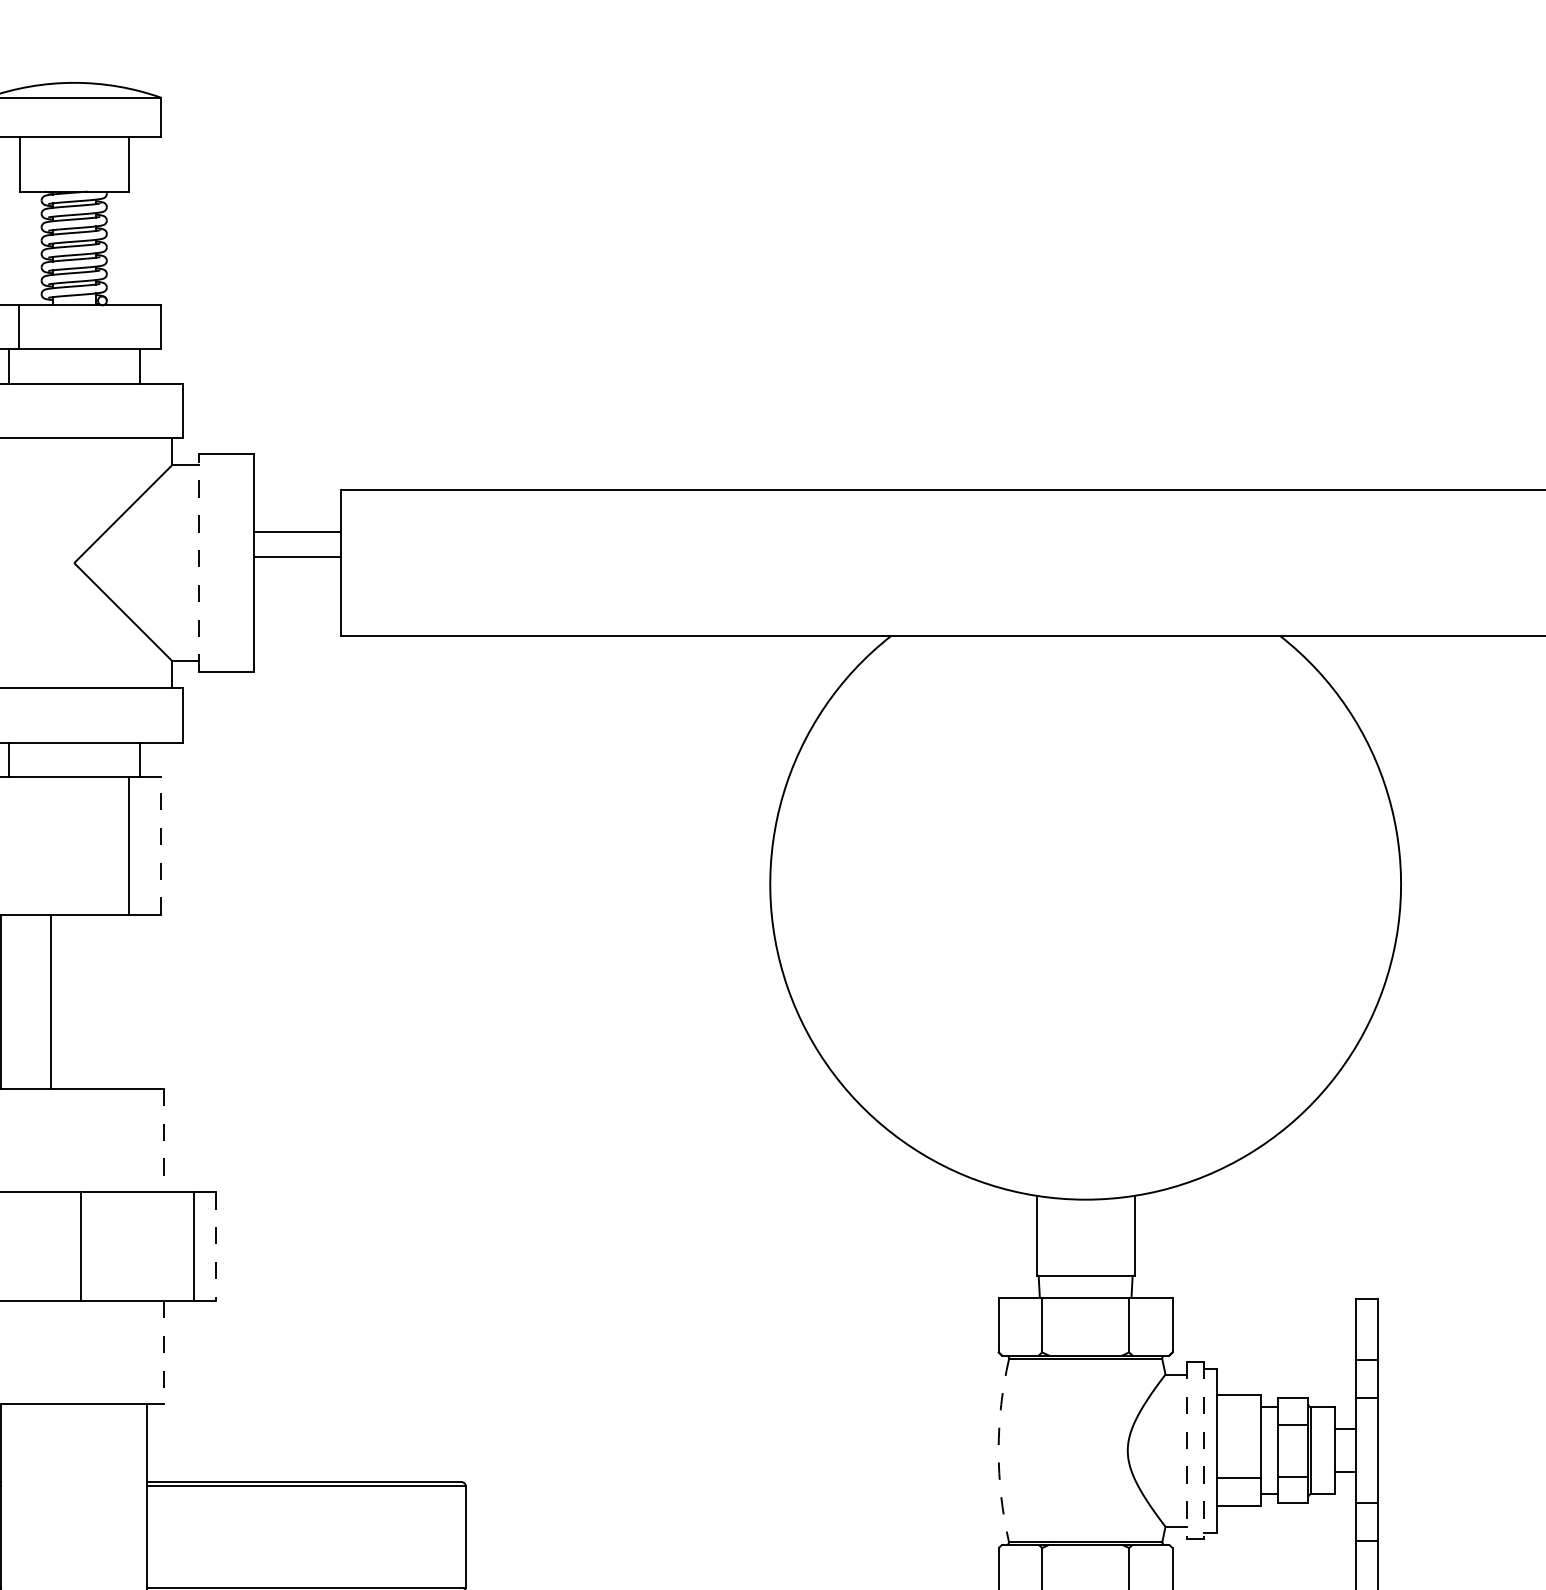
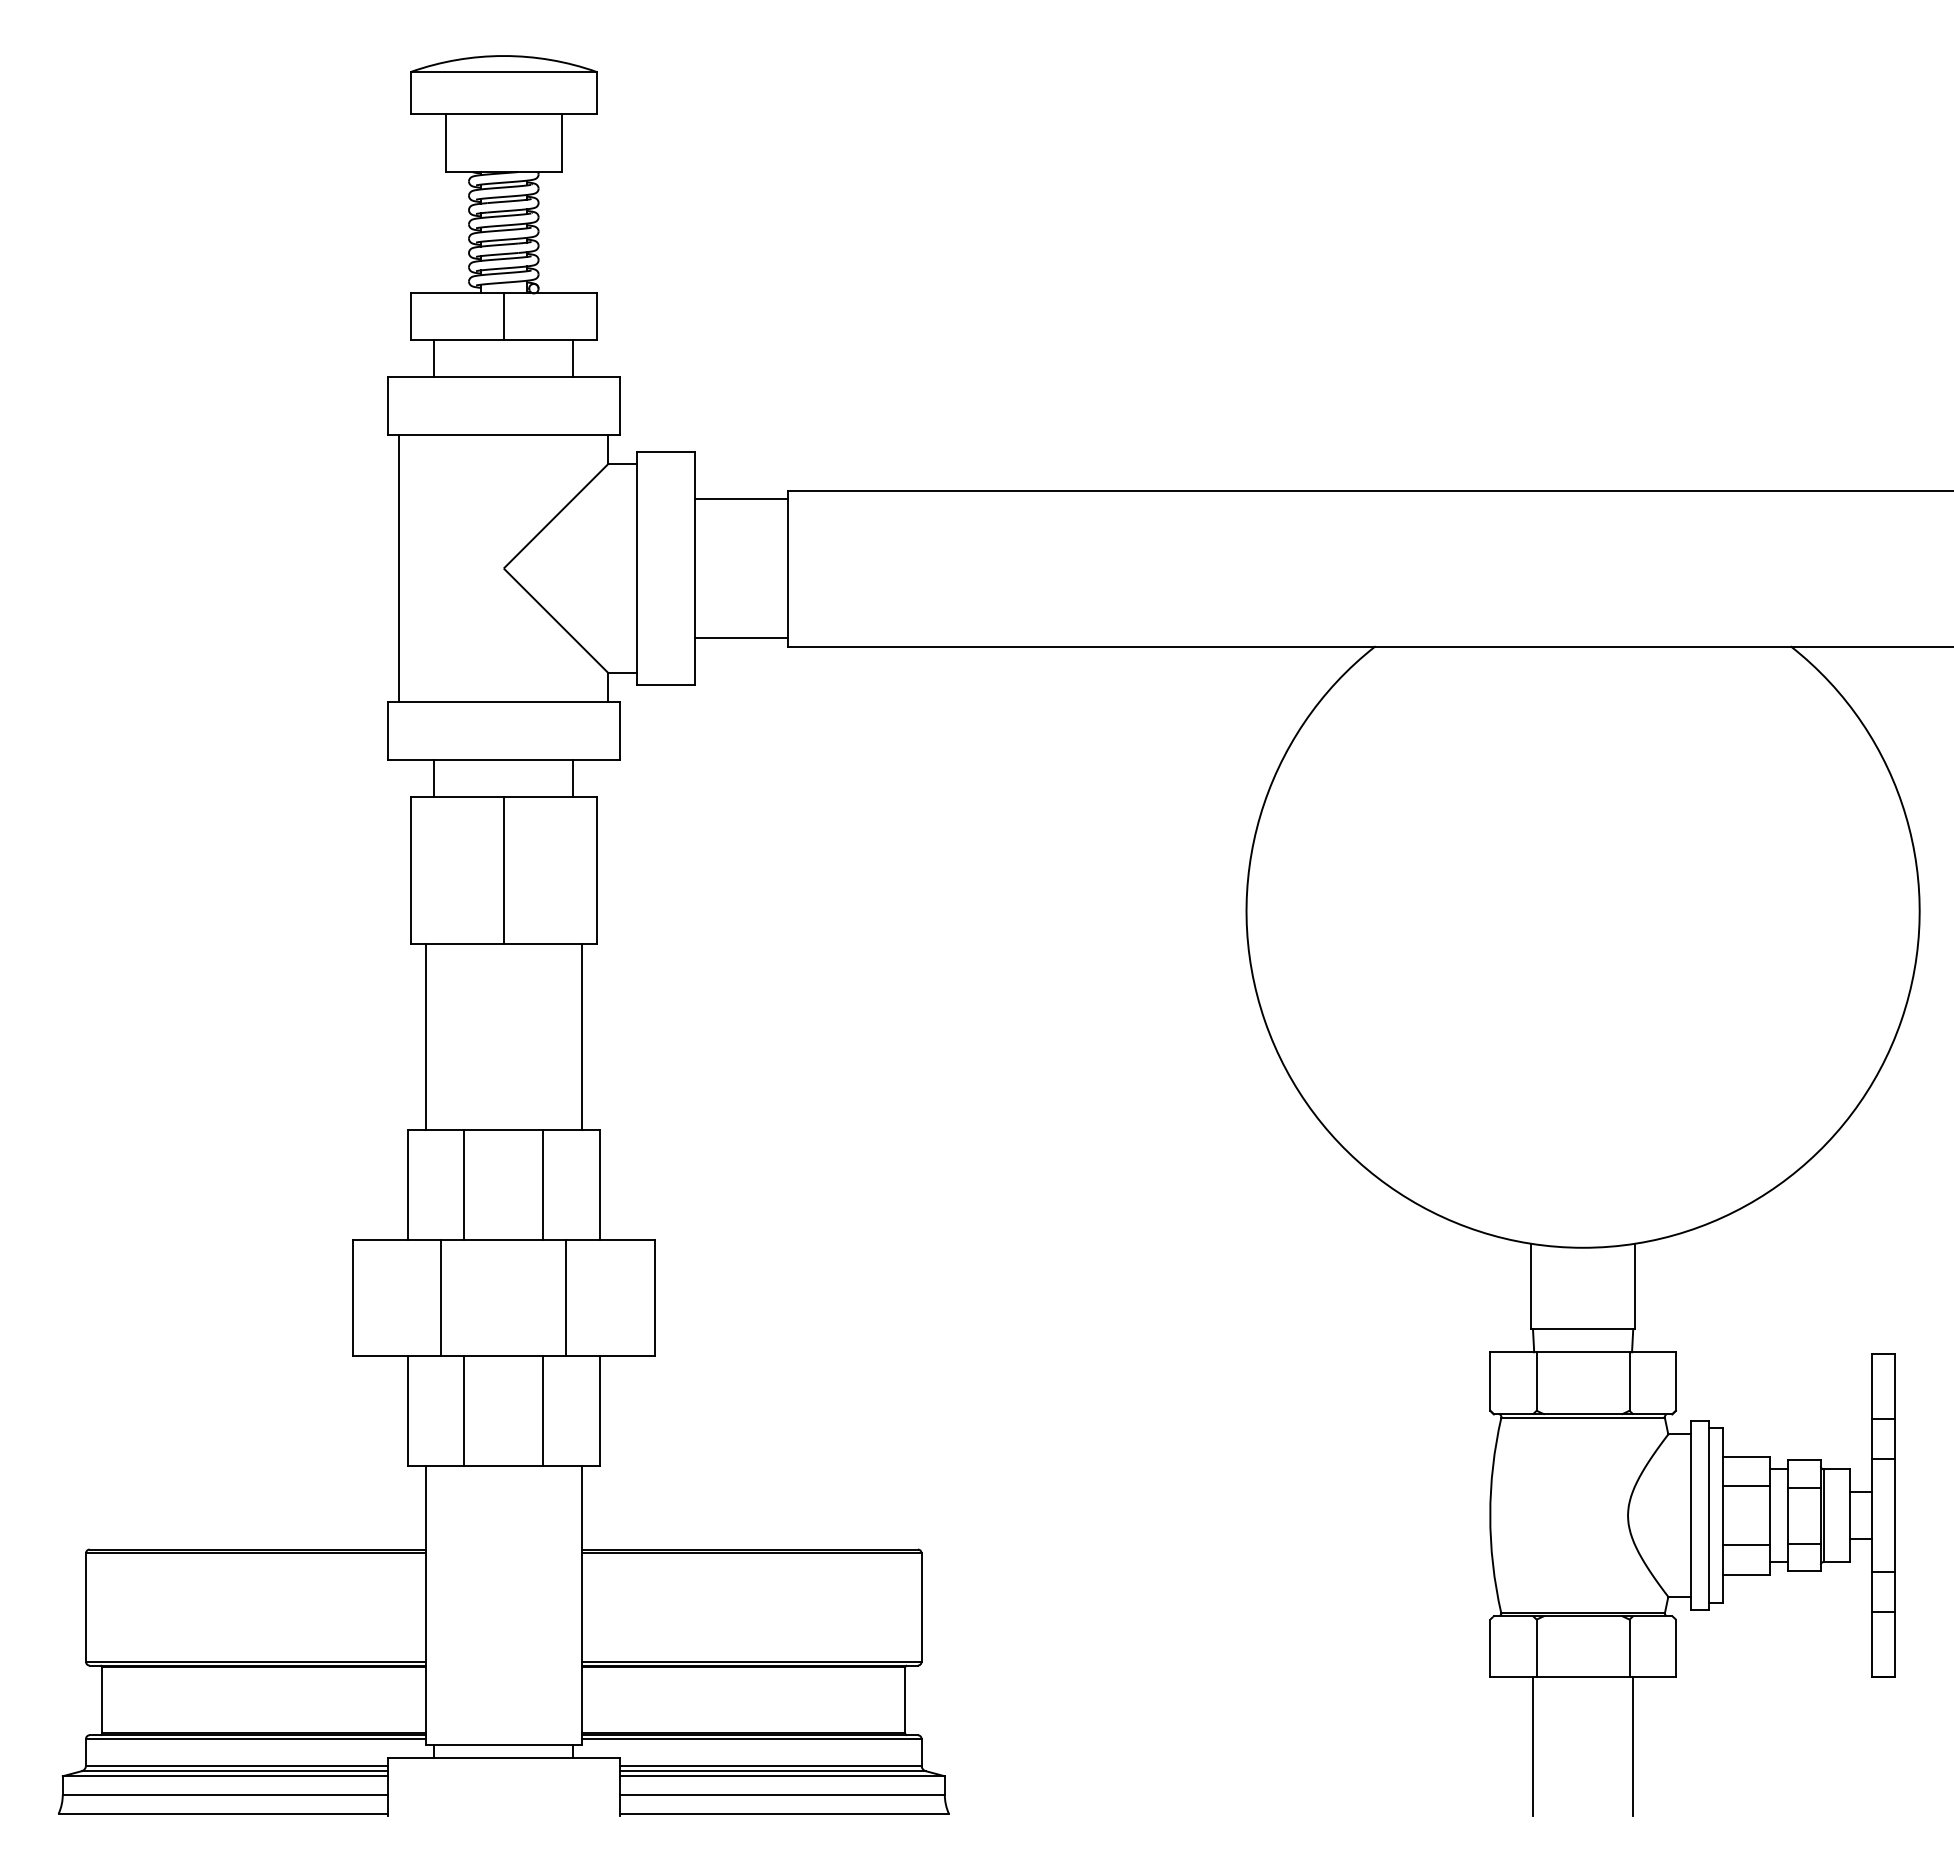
line: (18, 326) -> (503, 316), moved
line: (296, 532) -> (741, 638), moved
line: (296, 556) -> (741, 498), moved
line: (199, 563) -> (637, 568), dashed -> solid
line: (161, 845) -> (596, 869), dashed -> solid
line: (128, 846) -> (503, 870), moved
line: (50, 1001) -> (581, 1036), moved
line: (37, 1140) -> (464, 1184), added
line: (111, 1140) -> (543, 1184), added
line: (163, 1141) -> (599, 1185), dashed -> solid
line: (81, 1246) -> (441, 1297), moved
line: (193, 1246) -> (566, 1297), moved
line: (215, 1247) -> (654, 1298), dashed -> solid
line: (37, 1352) -> (464, 1410), added
line: (111, 1352) -> (543, 1410), added
line: (163, 1353) -> (599, 1411), dashed -> solid
line: (1238, 1423) -> (1746, 1486), added
arc: (998, 1450) -> (1490, 1515), dashed -> solid
line: (1186, 1450) -> (1690, 1515), dashed -> solid
line: (1204, 1450) -> (1709, 1515), dashed -> solid

